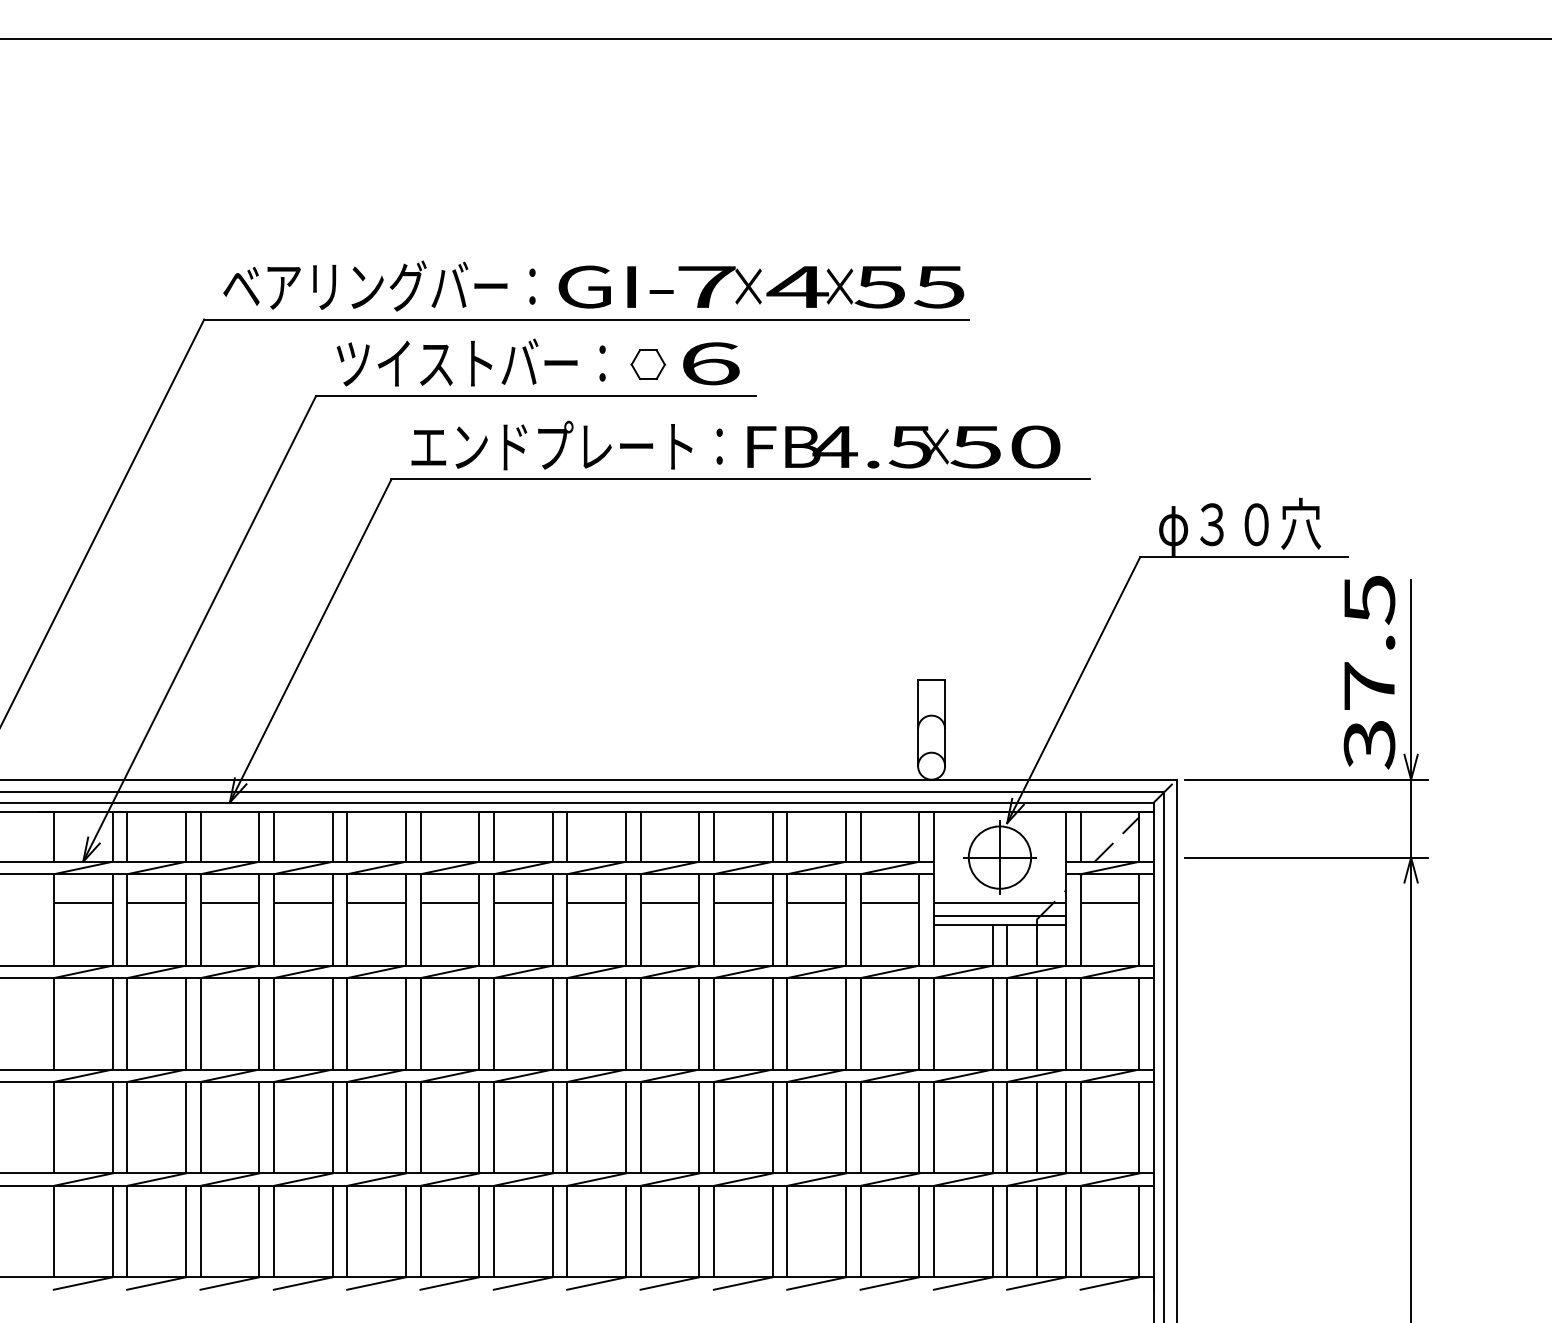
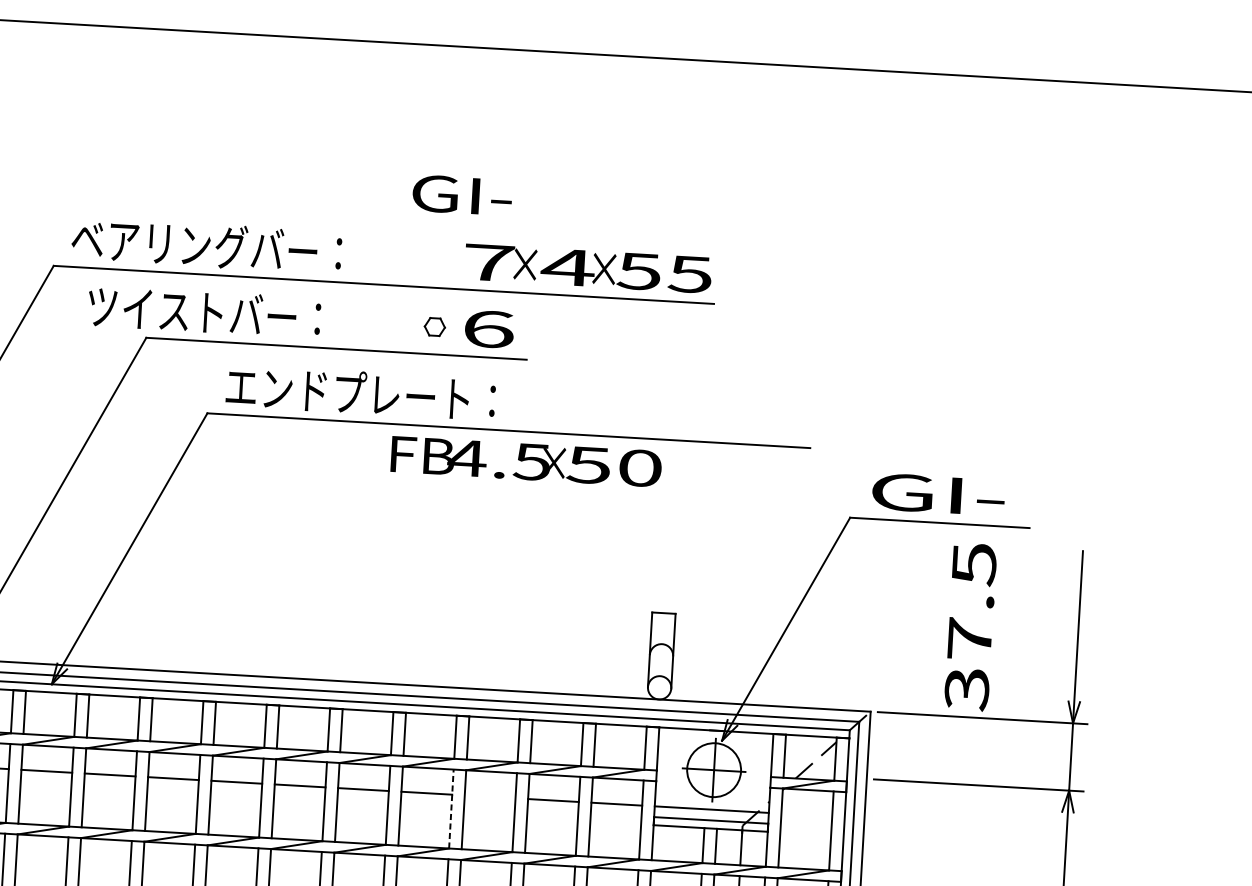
text: (615, 286) -> (461, 194), moved
text: (470, 362) -> (203, 311), moved
part: (647, 364) -> (434, 326), size x0.7
text: (903, 446) -> (526, 461), moved
text: (1240, 526) -> (938, 496), φ３０穴 -> GI-
text: (1369, 672) -> (970, 627), moved
line: (742, 903) -> (489, 796), removed
line: (1109, 903) -> (806, 815), removed
line: (699, 919) -> (451, 808), solid -> dashed

